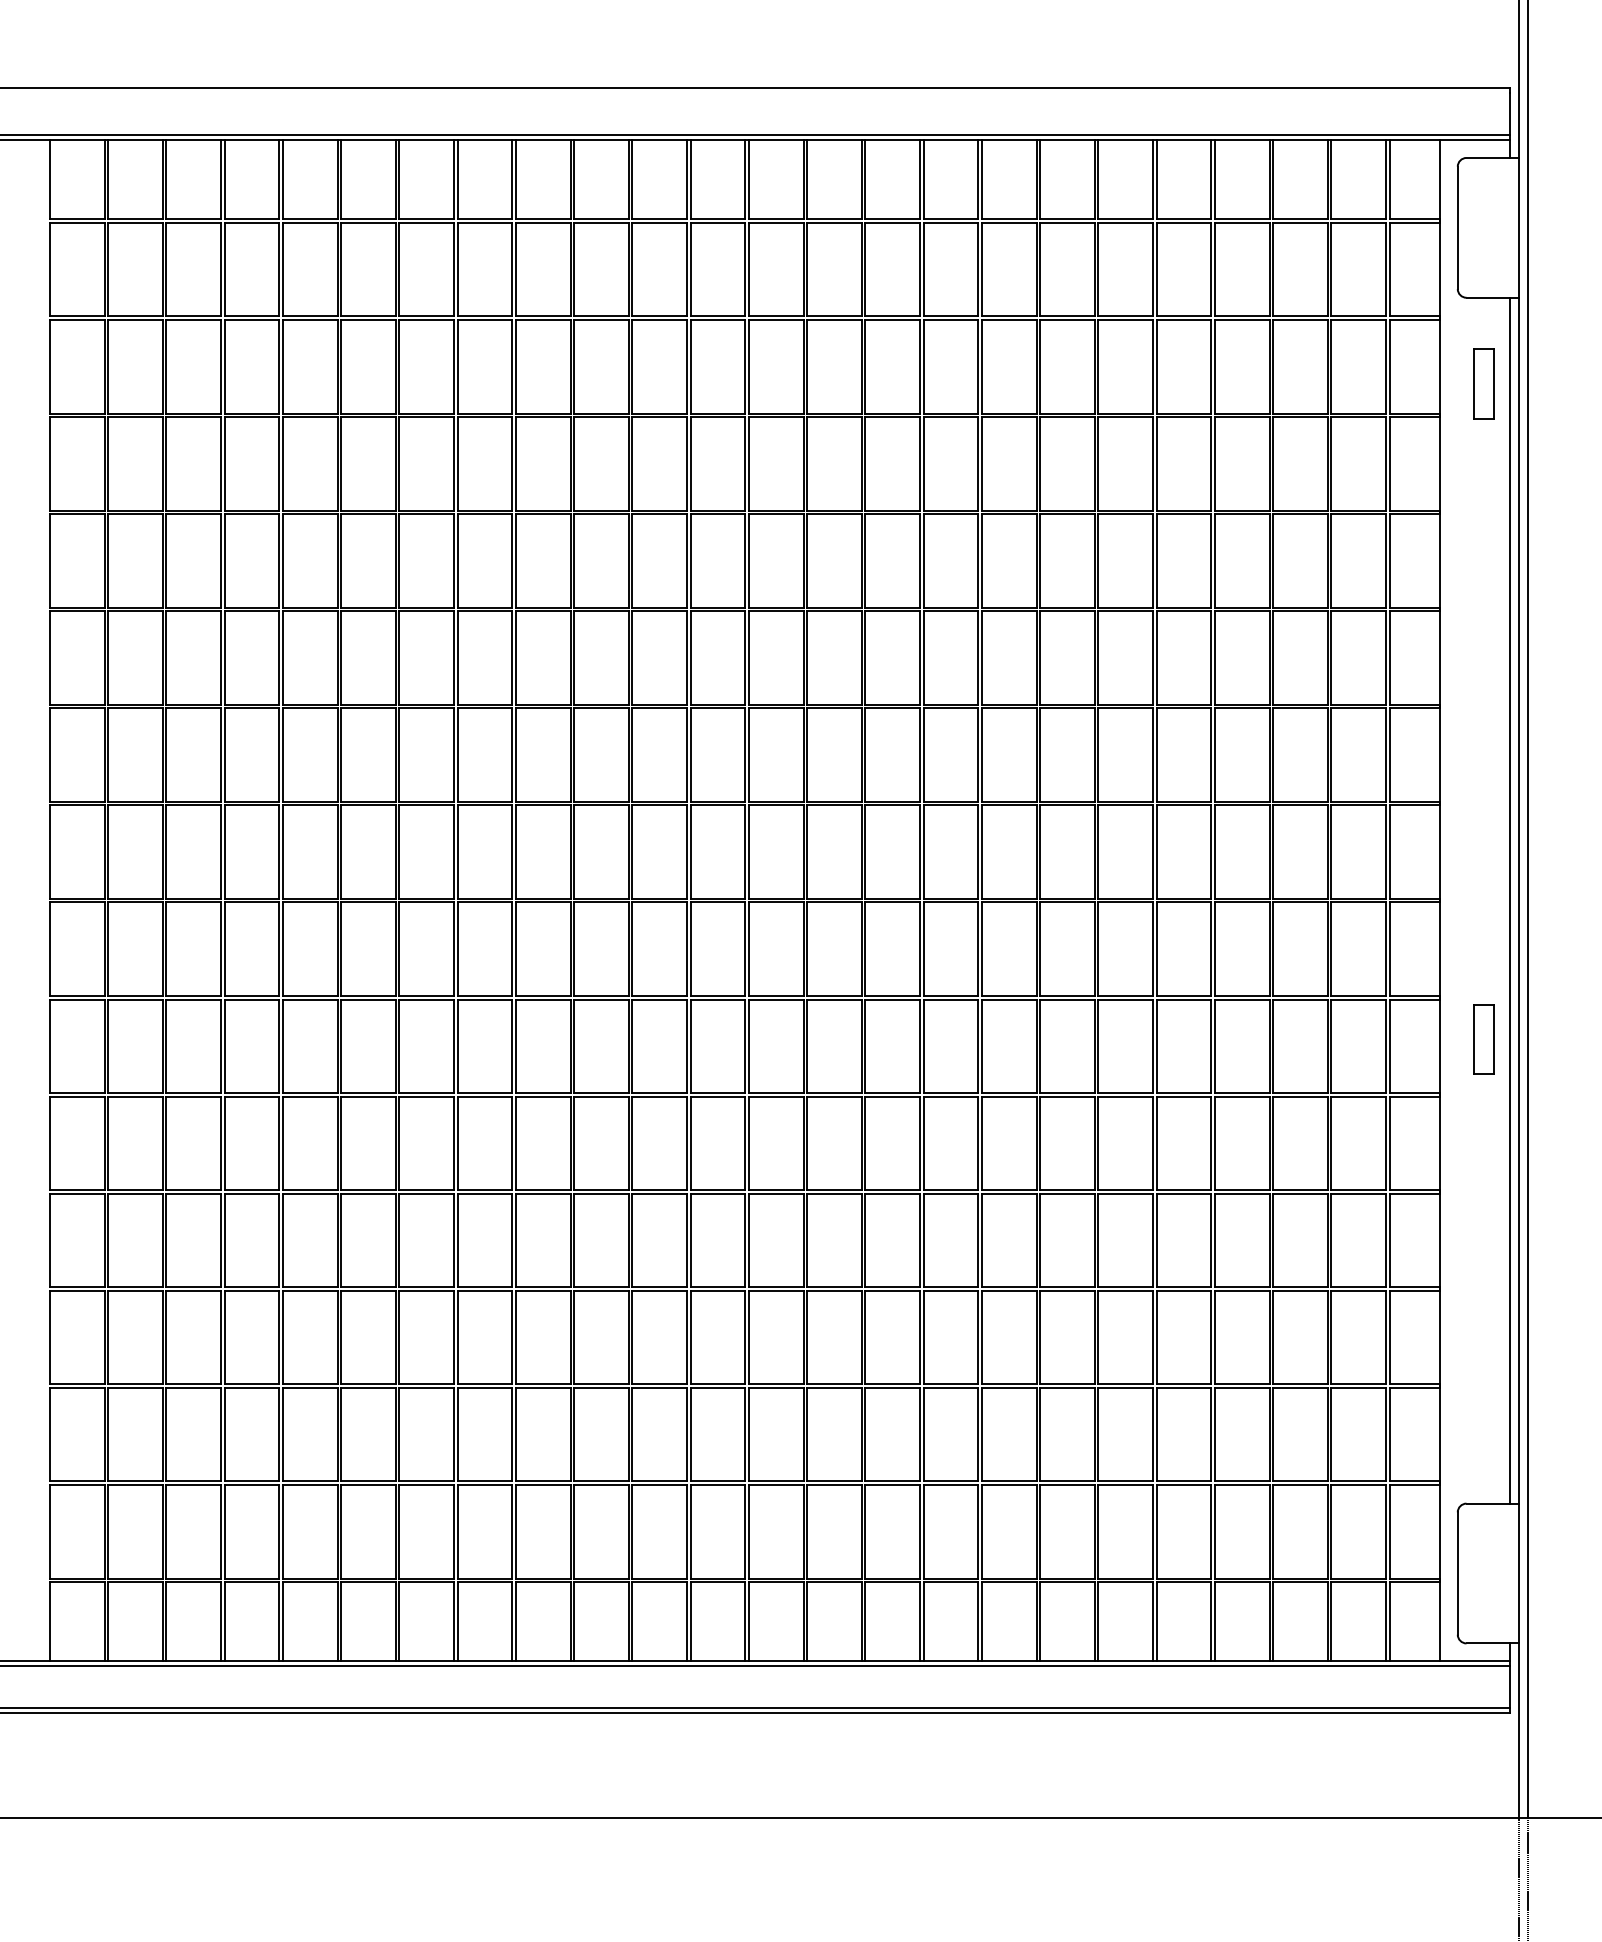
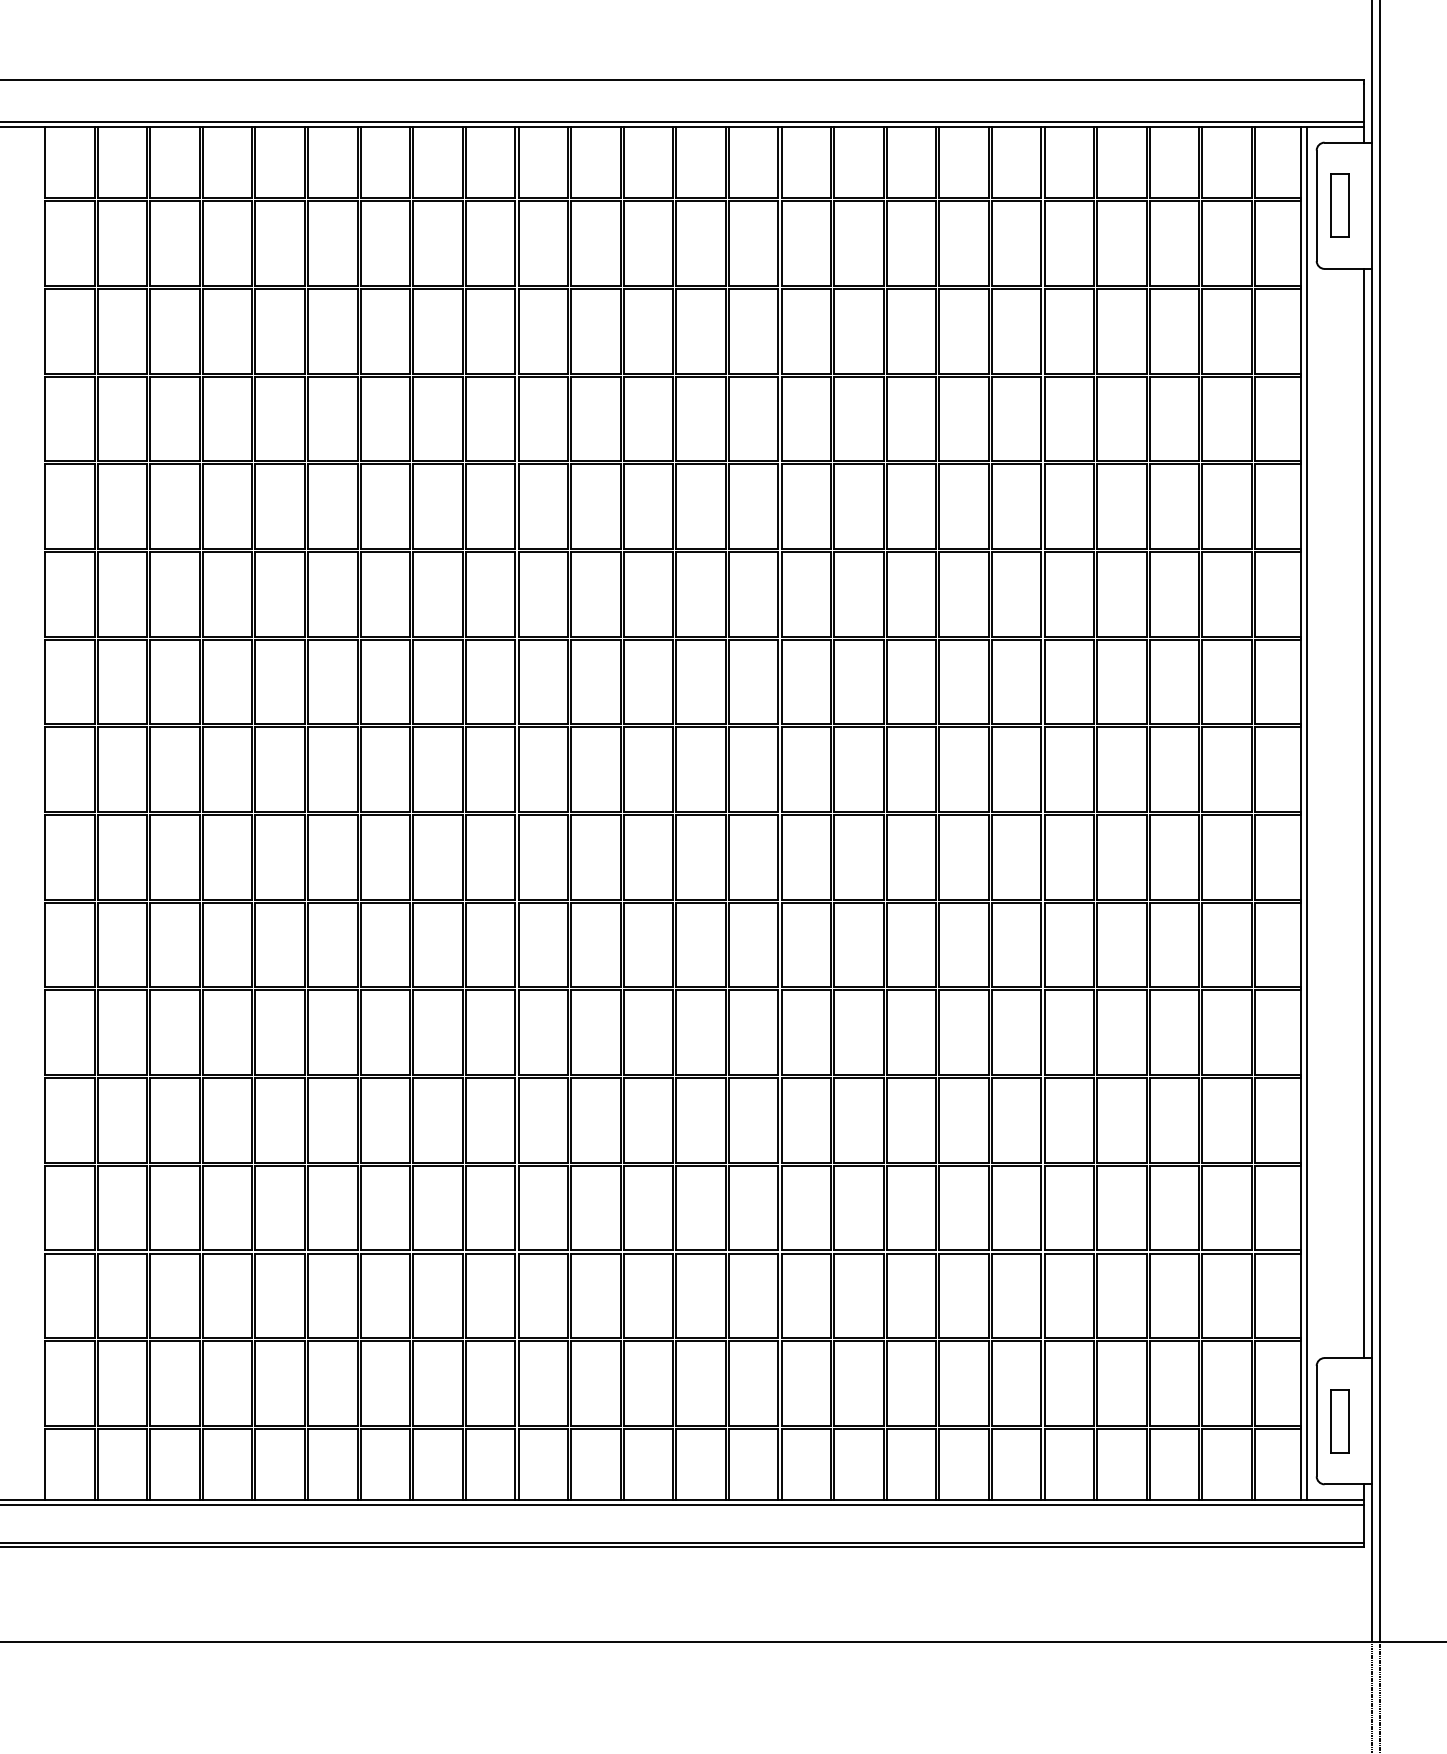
part: (1483, 383) -> (1339, 205), moved
line: (1447, 900) -> (1307, 813), added
part: (1483, 1039) -> (1339, 1421), moved

